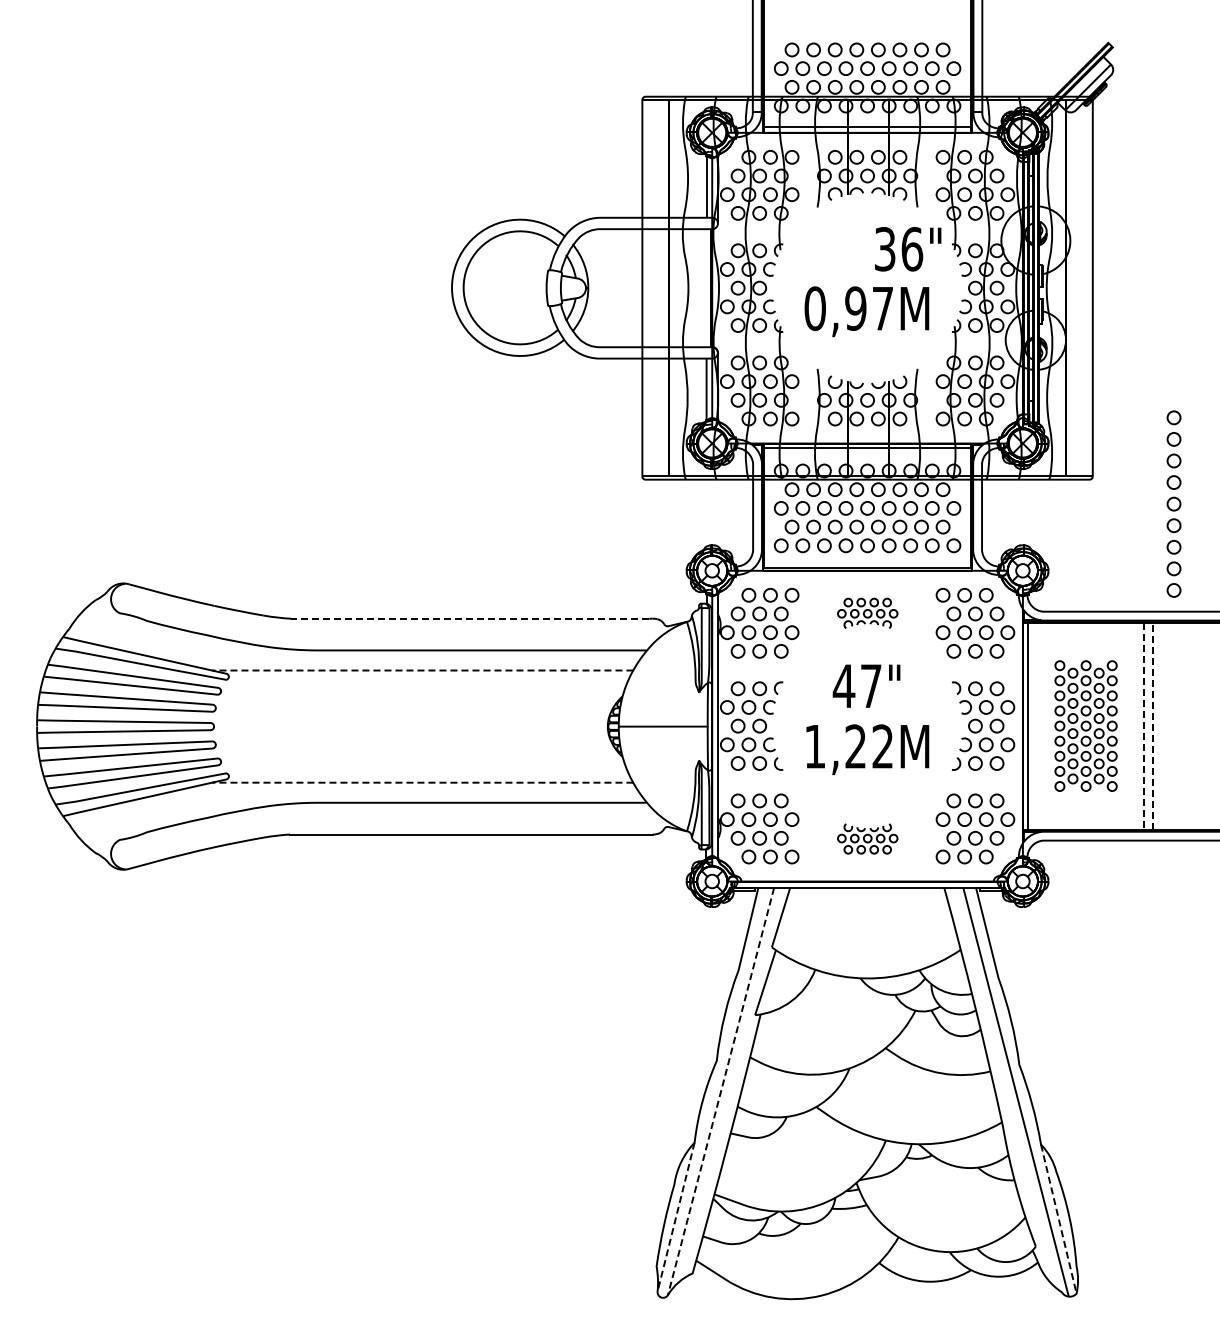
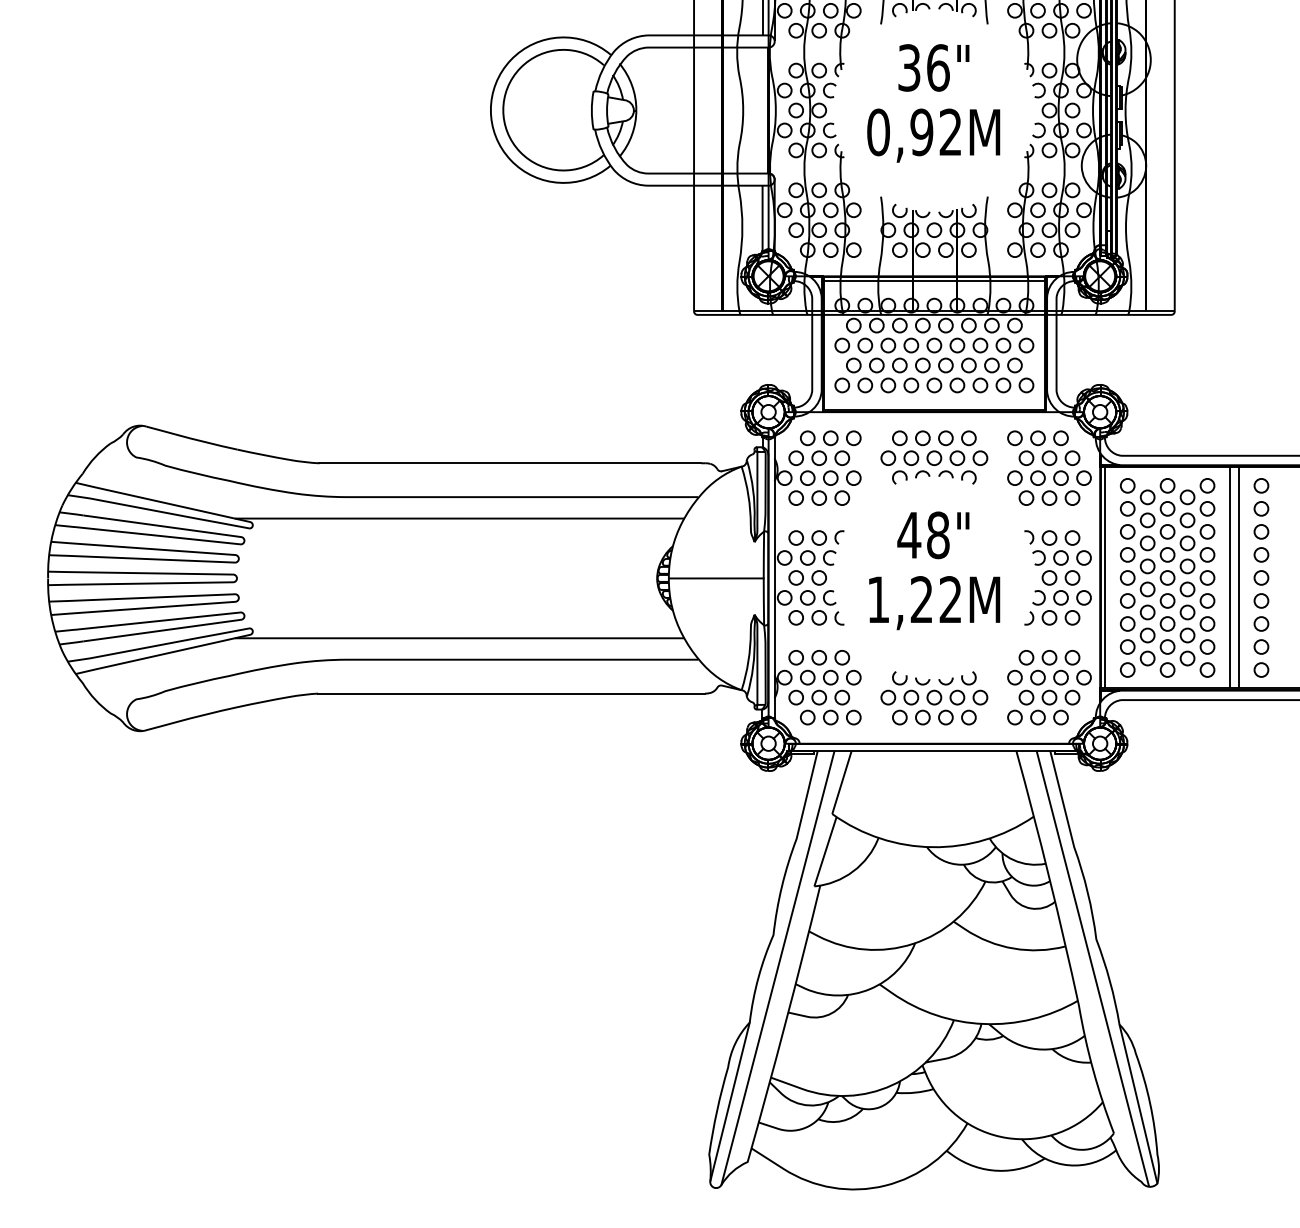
text: (908, 249) -> (934, 68), moved
text: (882, 308) -> (950, 132), 0,97M -> 0,92M
part: (1173, 503) -> (1260, 577), moved
part: (867, 613) -> (934, 457), size x1.67
line: (470, 618) -> (510, 463), dashed -> solid
line: (422, 670) -> (459, 518), dashed -> solid
text: (870, 686) -> (937, 535), 47" -> 48"
part: (1085, 725) -> (1166, 577), size x1.43
line: (1144, 726) -> (1229, 578), dashed -> solid
line: (1153, 726) -> (1239, 578), dashed -> solid
line: (422, 782) -> (459, 638), dashed -> solid
part: (867, 838) -> (934, 697), size x1.67
line: (720, 1092) -> (777, 968), dashed -> solid
line: (676, 1217) -> (730, 1102), dashed -> solid
line: (1058, 1219) -> (1138, 1104), dashed -> solid

